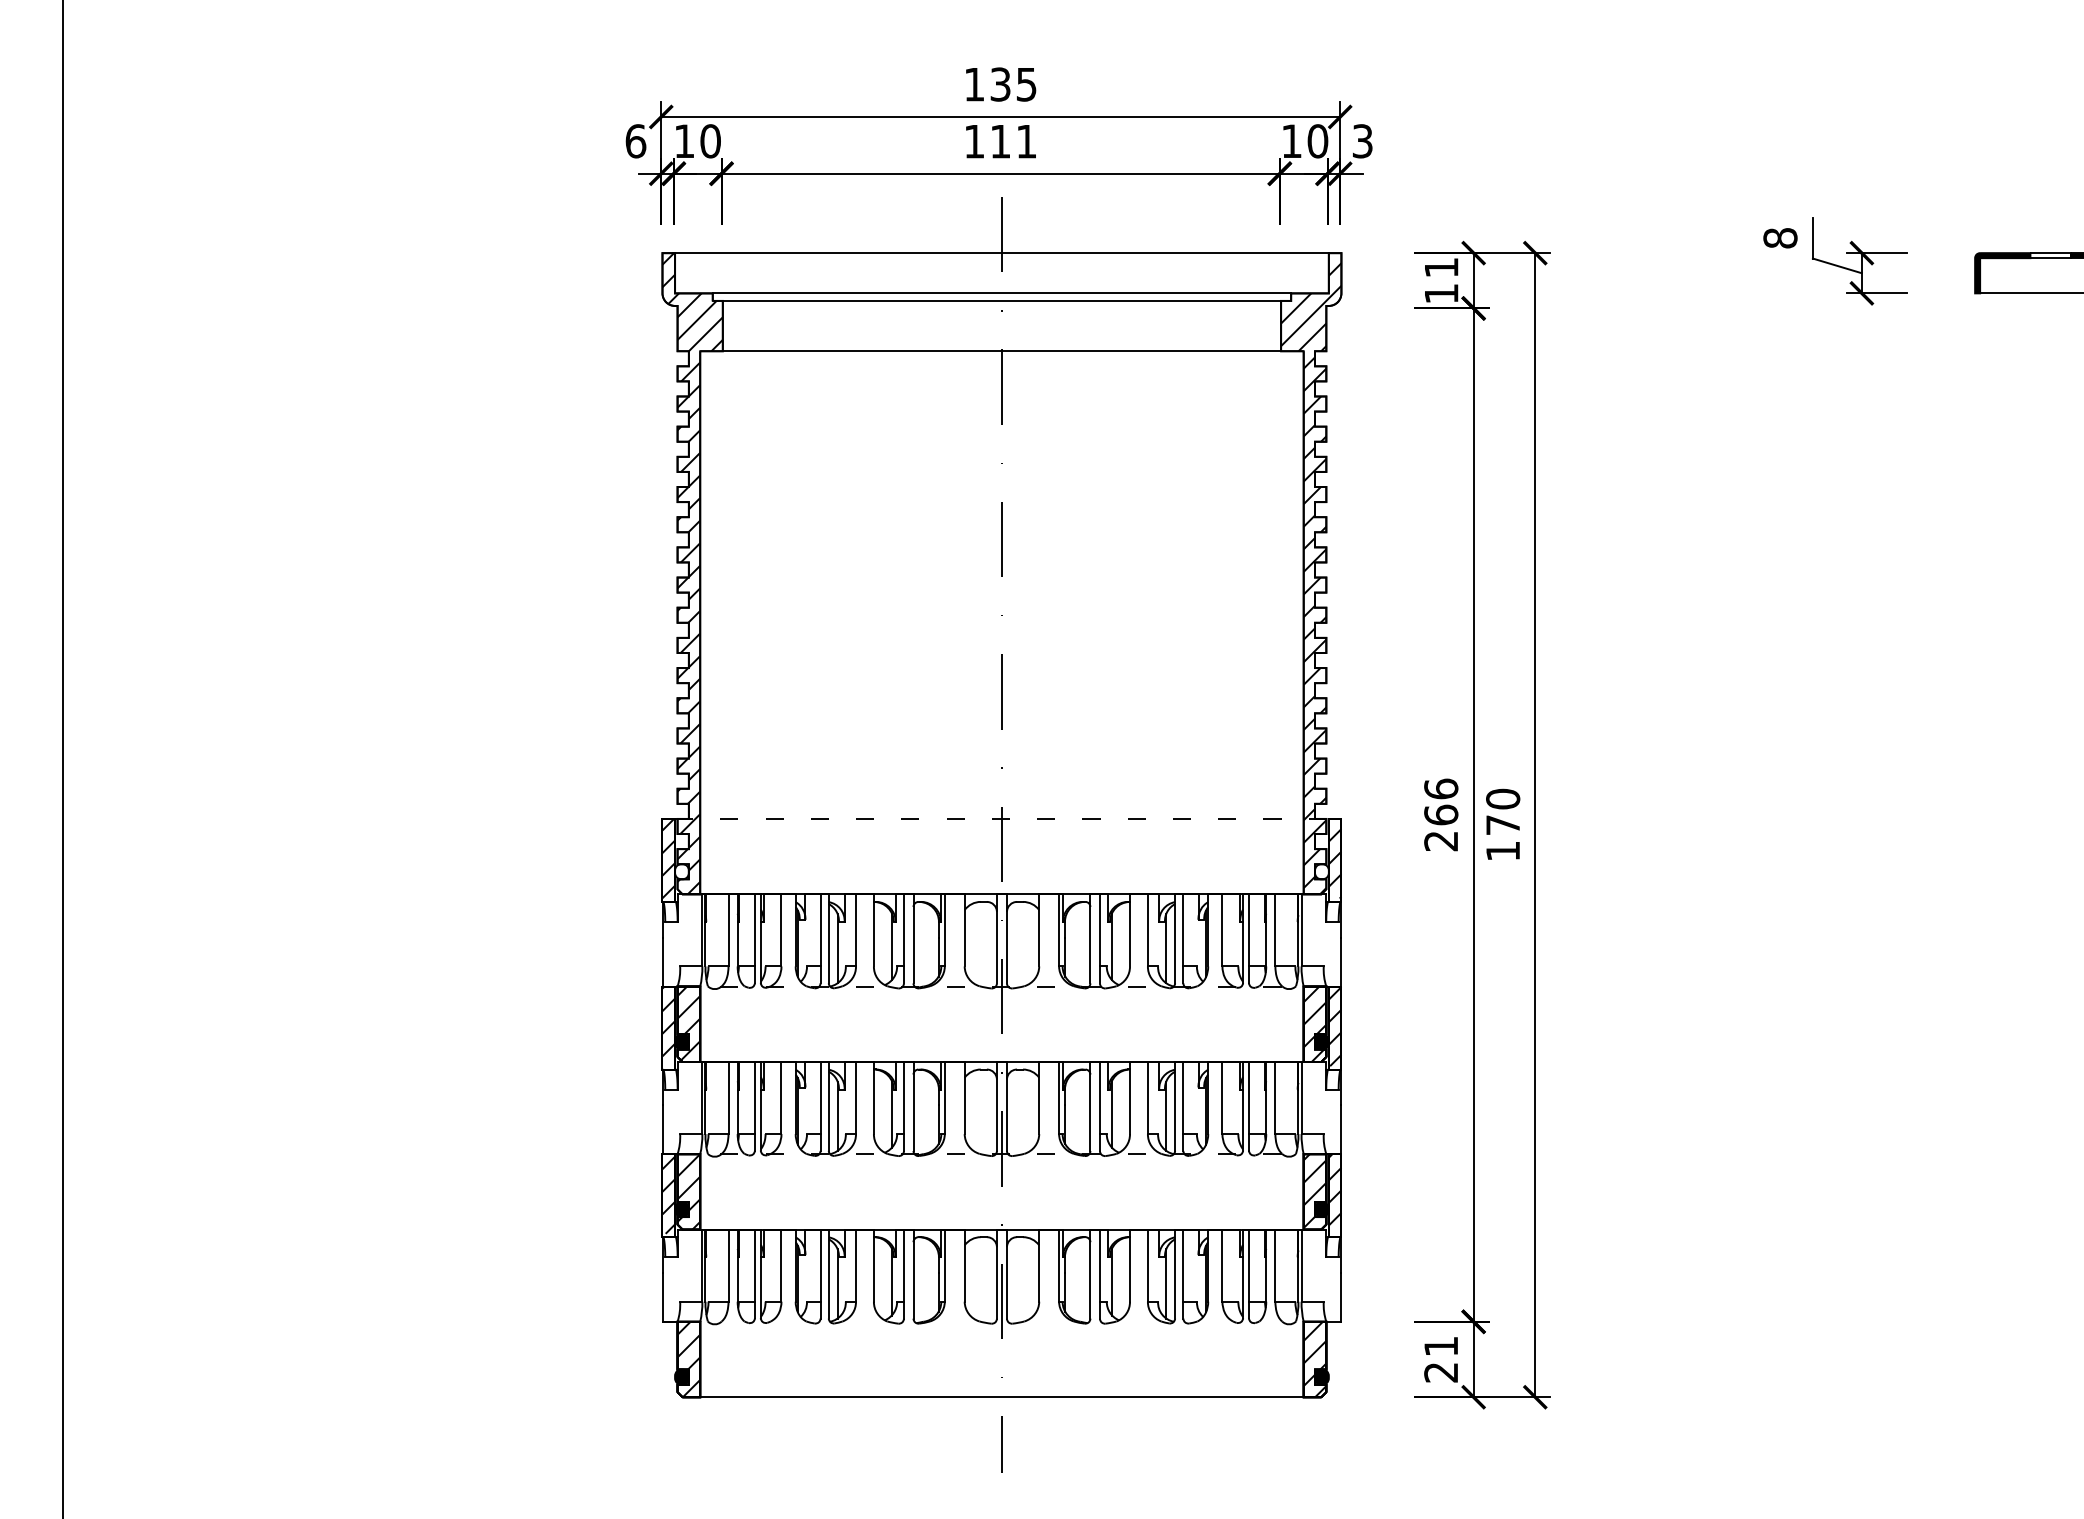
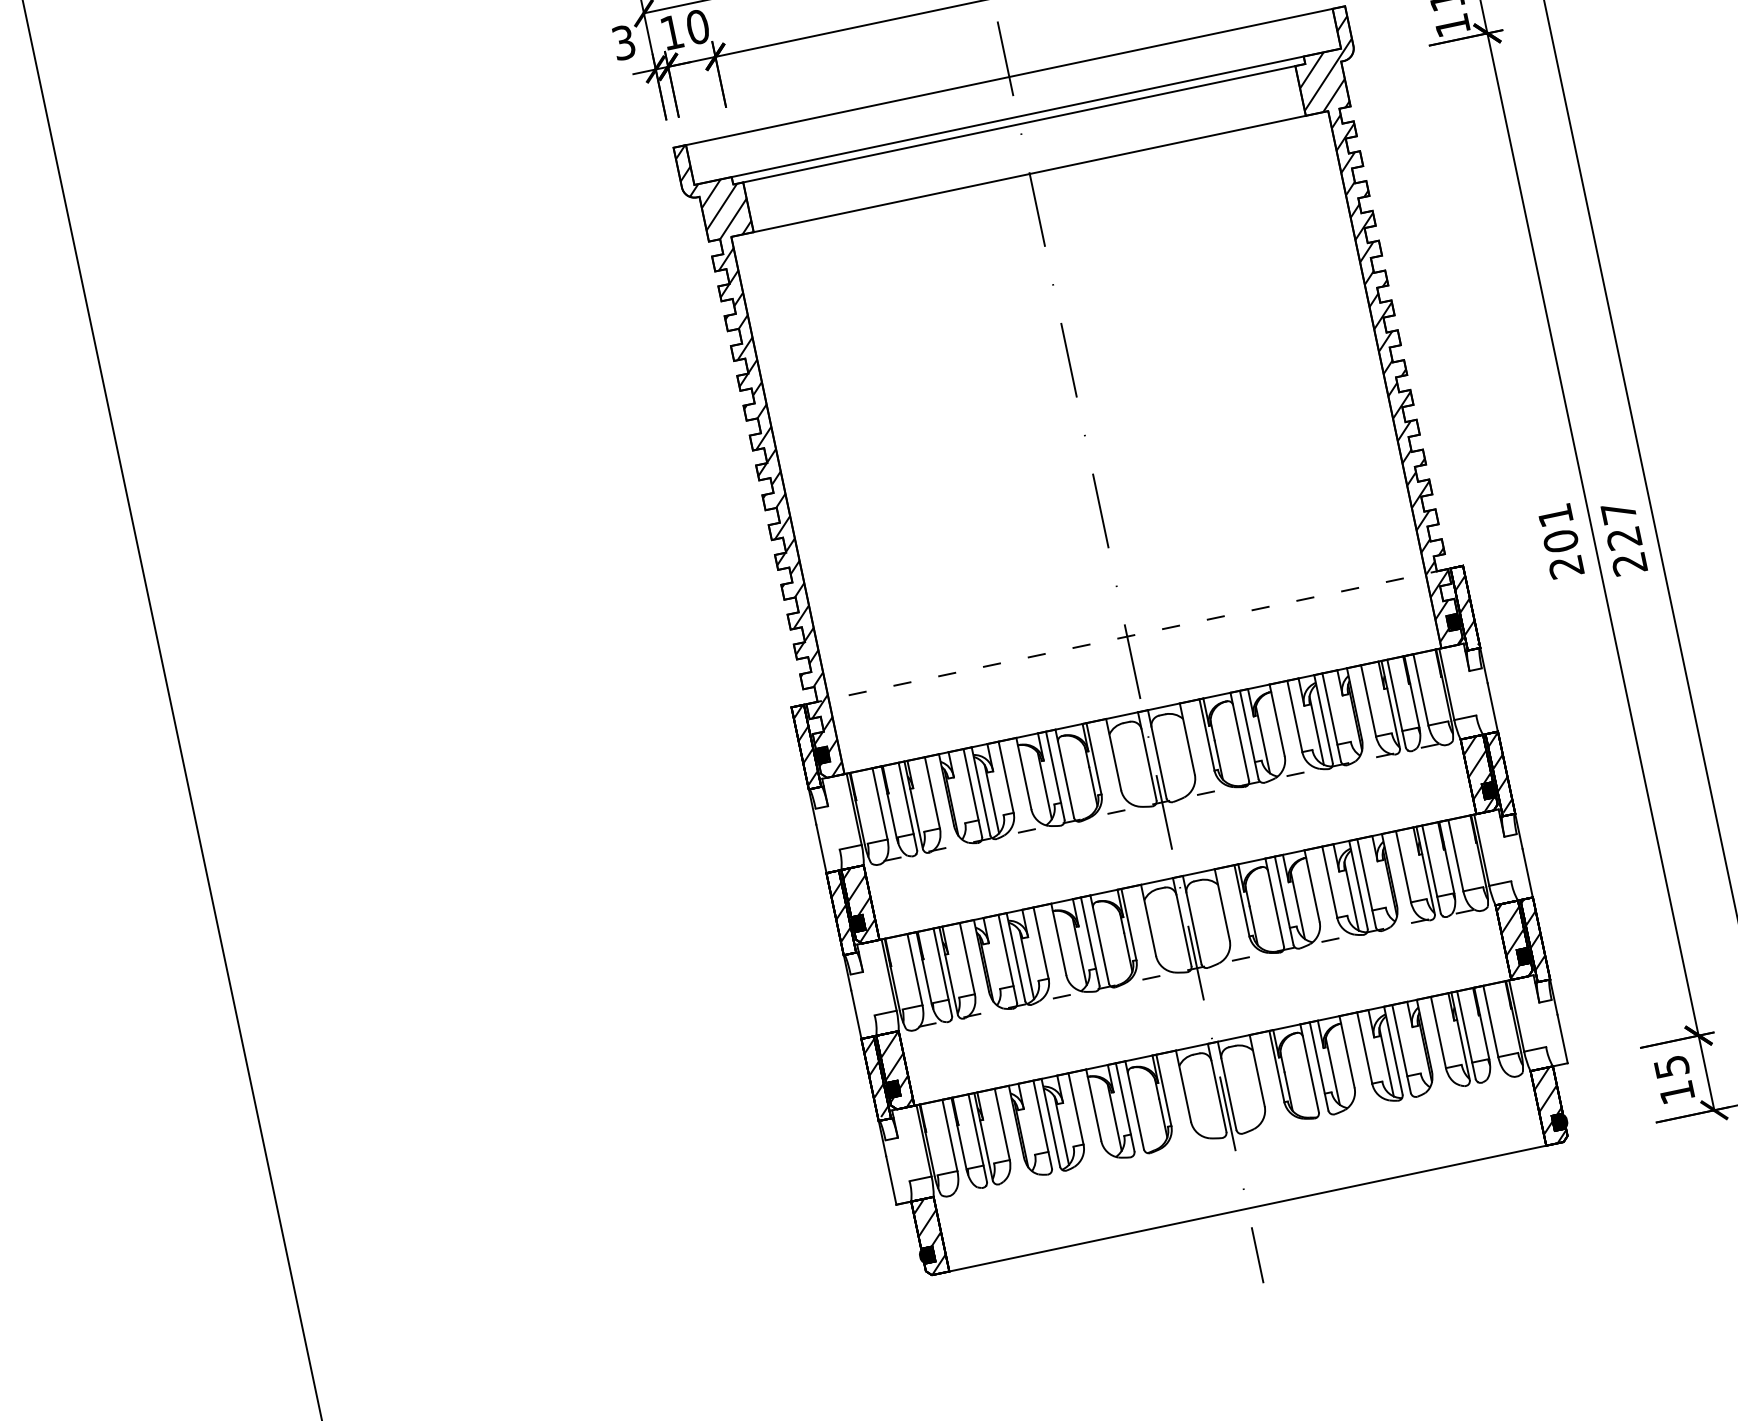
text: (635, 141) -> (623, 42), 6 -> 3
text: (1441, 801) -> (1558, 527), 266 -> 201
text: (1503, 824) -> (1624, 537), 170 -> 227
fill: (681, 871) -> (821, 755), added
fill: (1321, 871) -> (1454, 622), added
text: (1441, 1359) -> (1674, 1079), 21 -> 15

